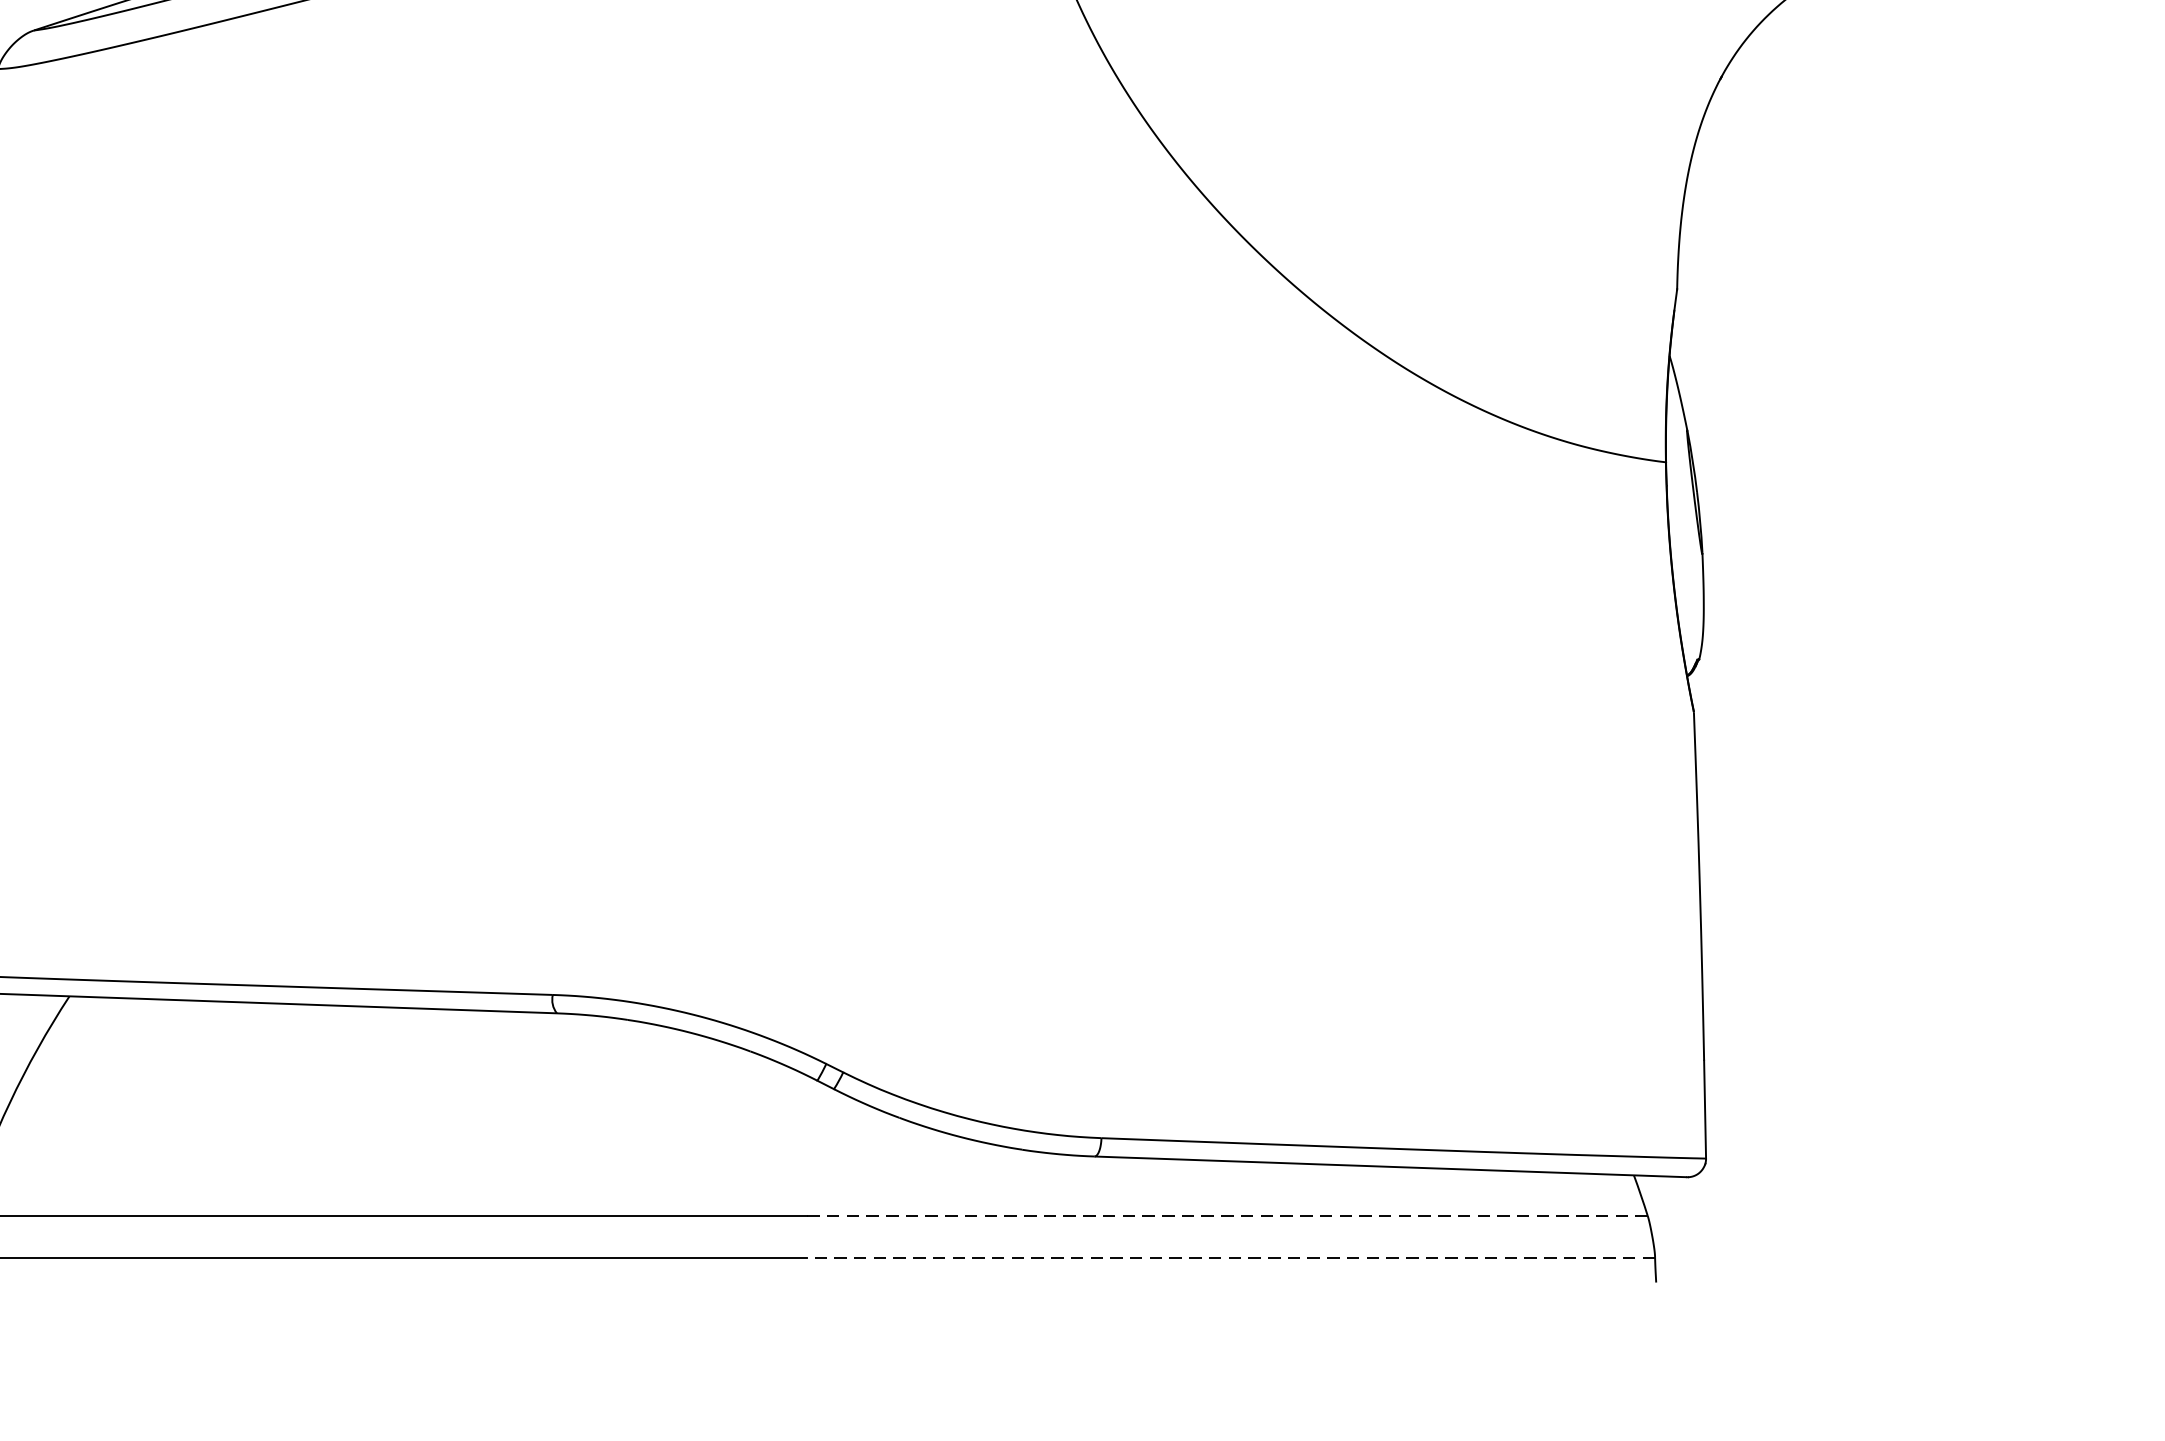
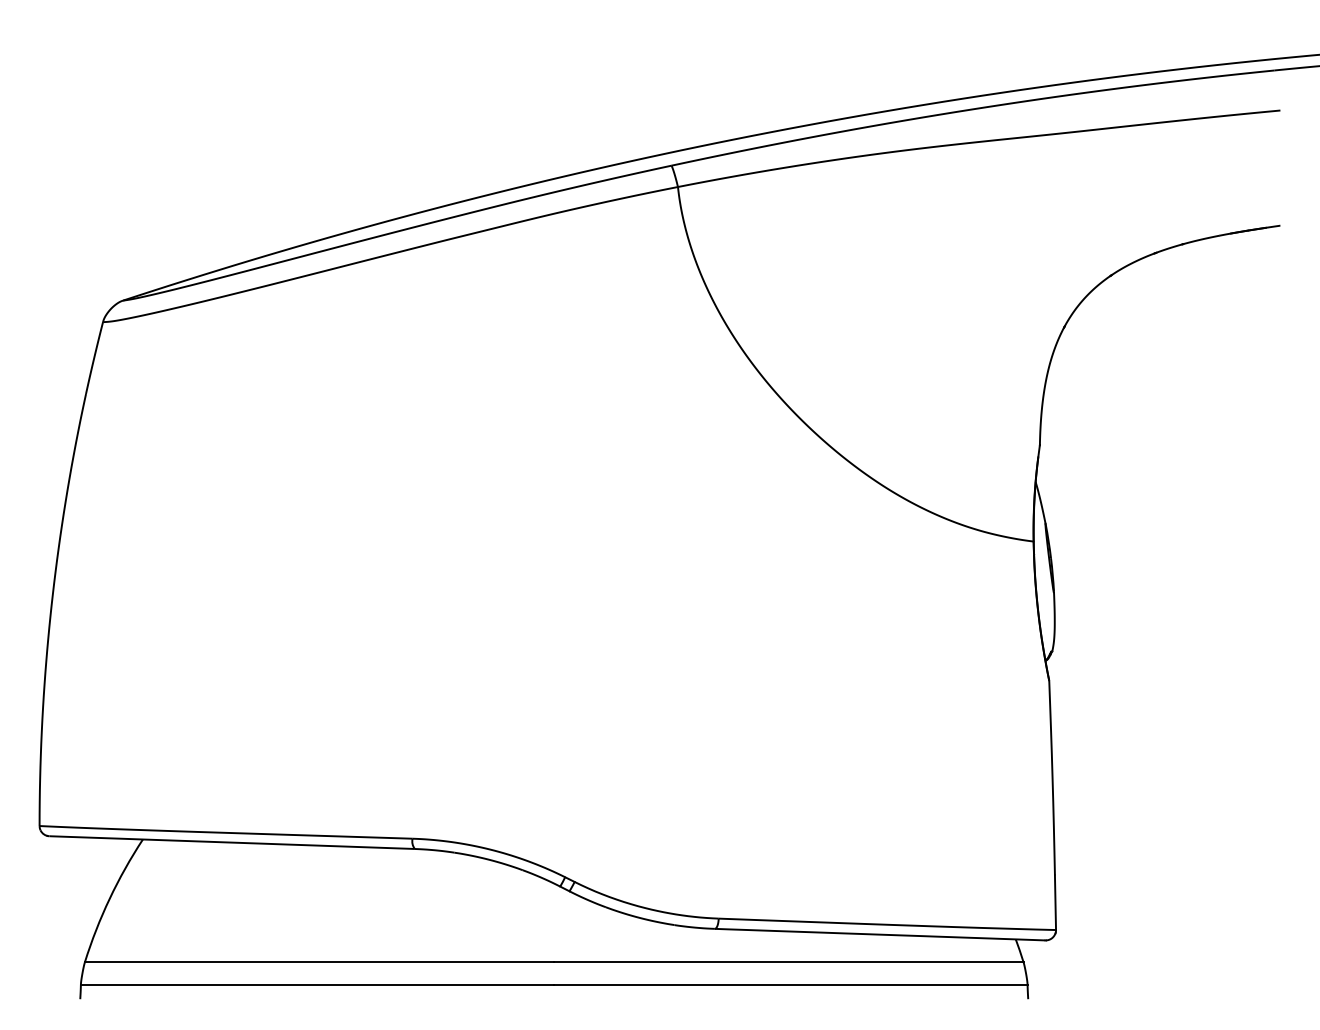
line: (1226, 1216) -> (788, 962), dashed -> solid
line: (1230, 1258) -> (790, 985), dashed -> solid

